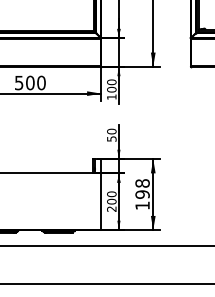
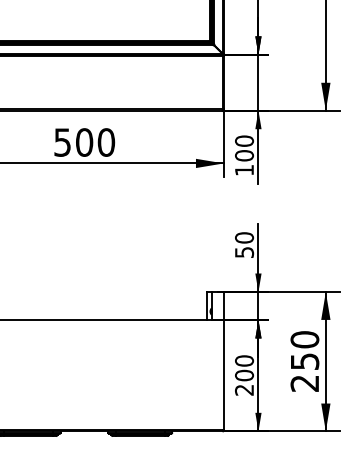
text: (142, 194) -> (304, 361), 198 -> 250

